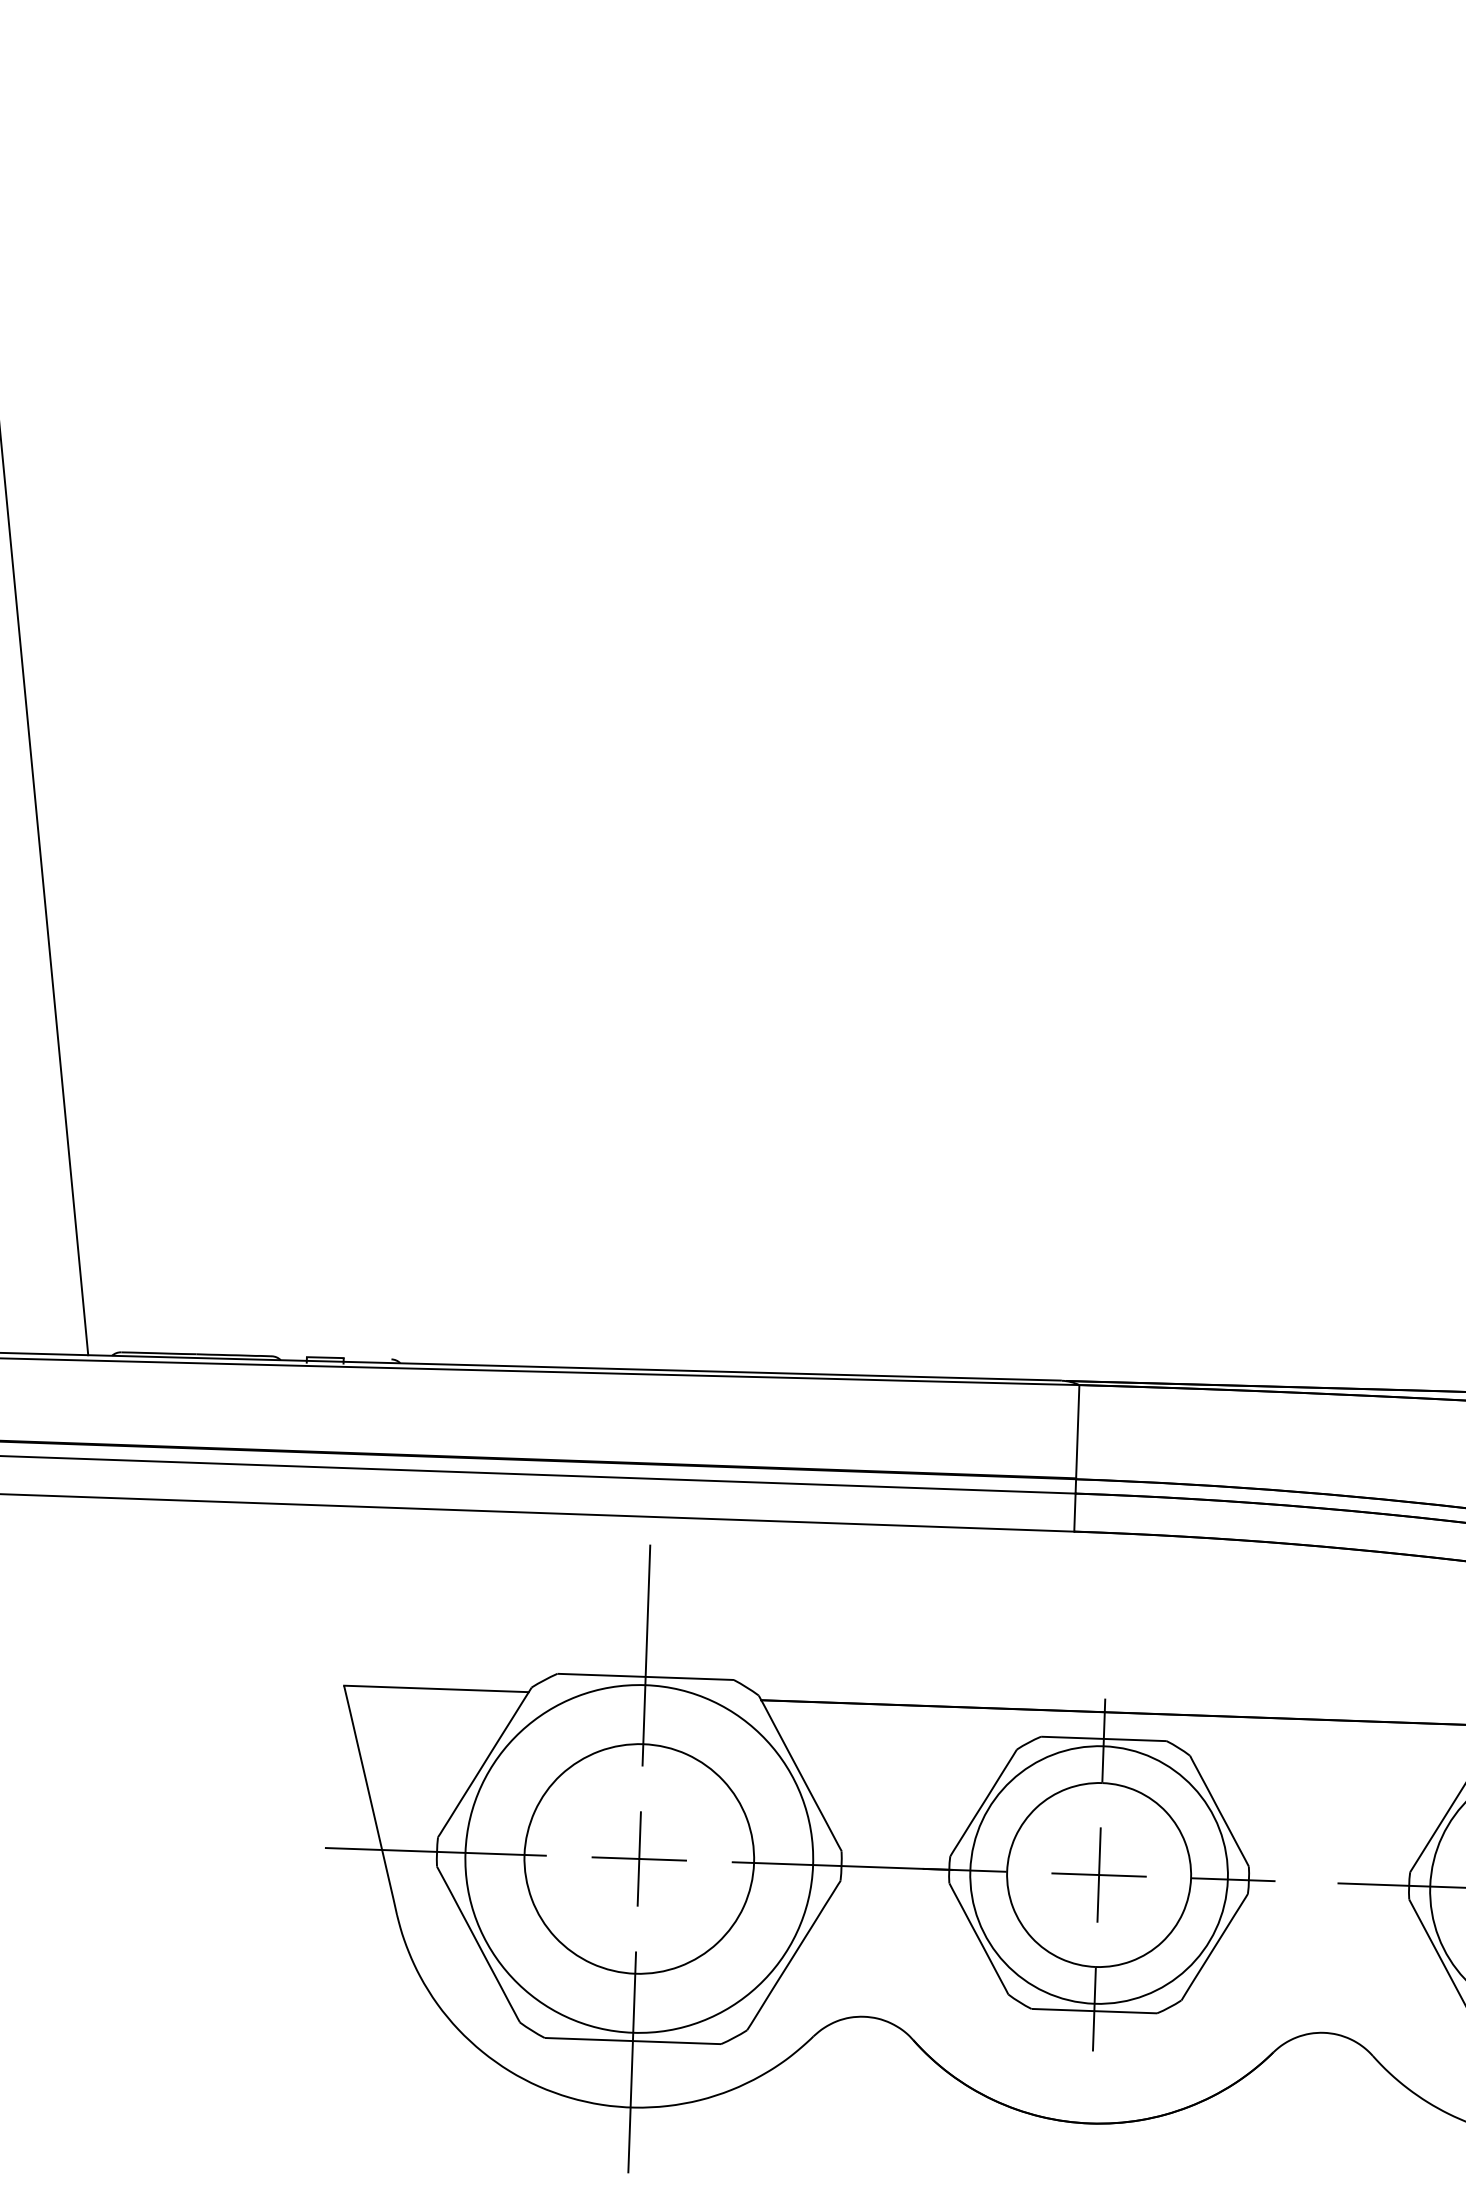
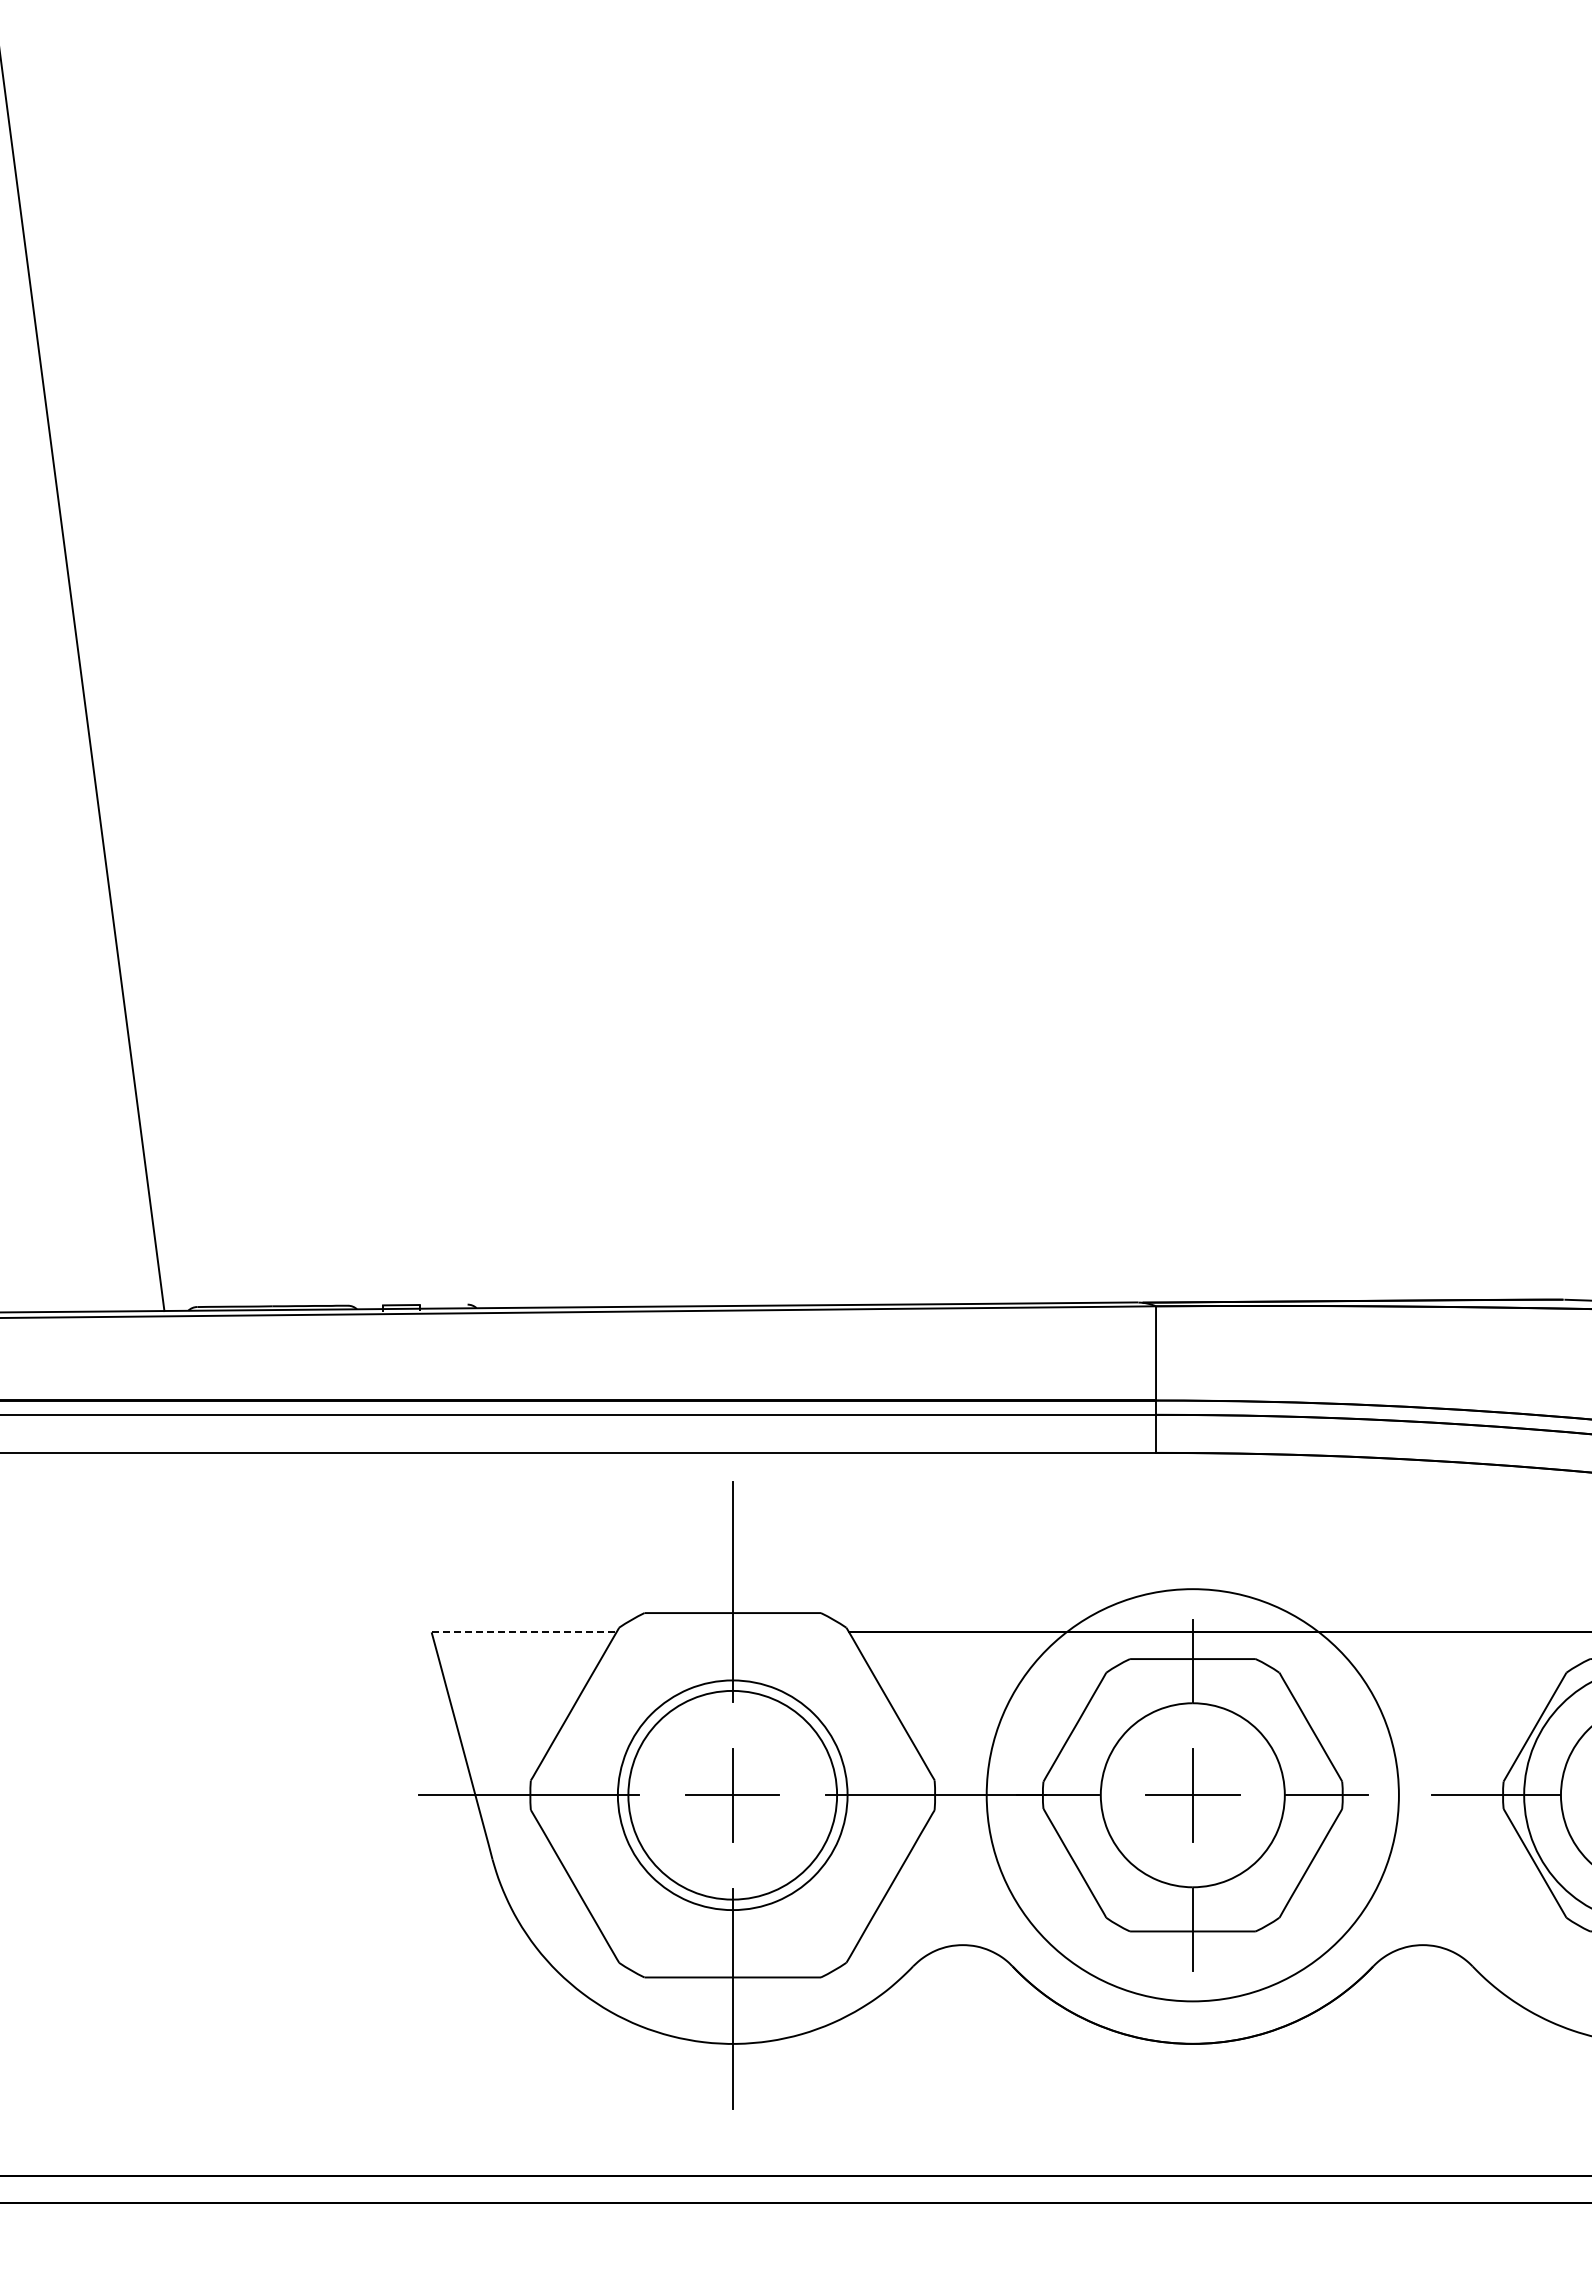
line: (436, 1689) -> (524, 1632), solid -> dashed
circle: (639, 1859) -> (732, 1795), size x0.6
circle: (1098, 1875) -> (1192, 1795), size x1.6

